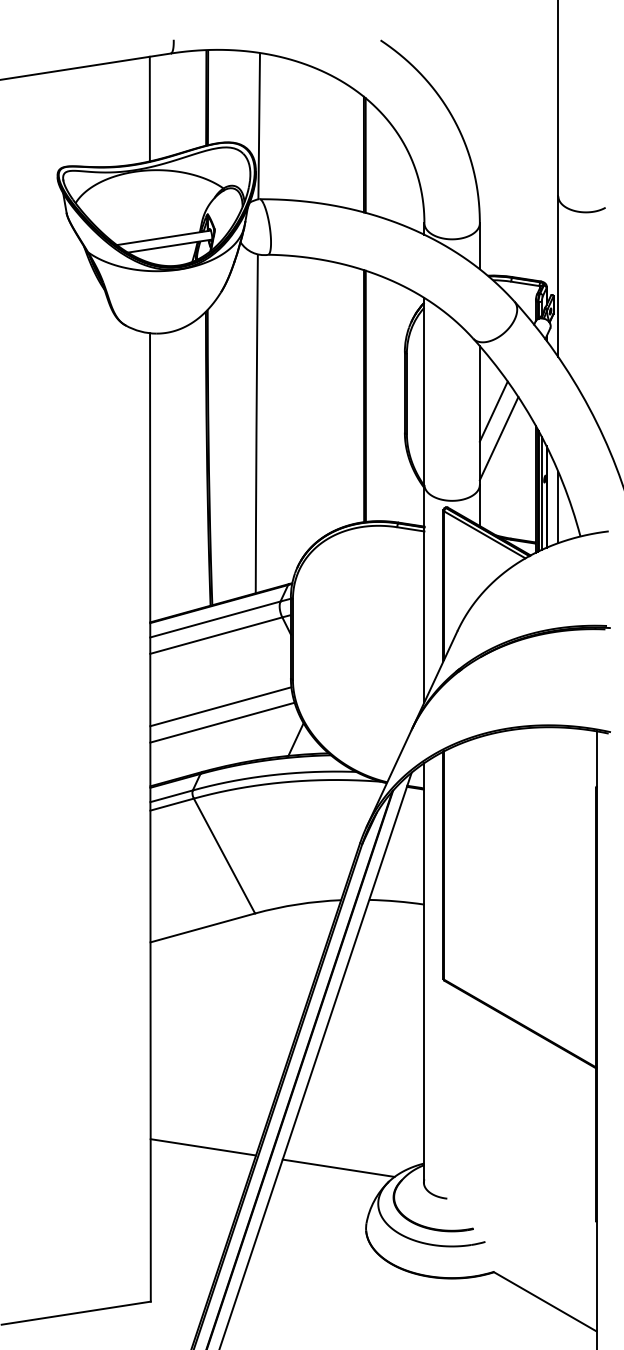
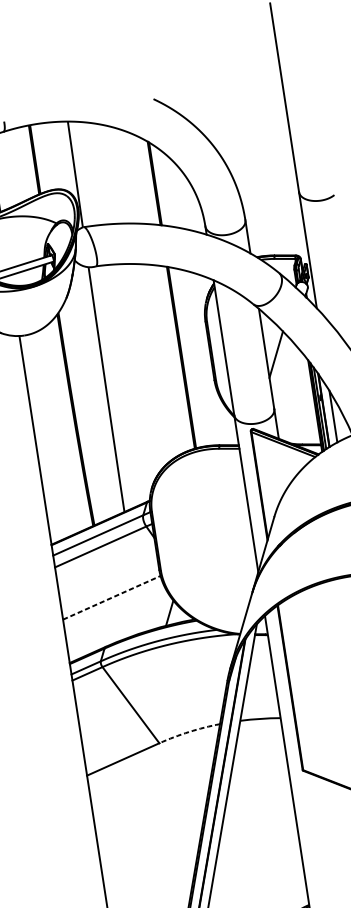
line: (498, 438) -> (282, 373), removed
line: (221, 706) -> (112, 597), solid -> dashed
line: (222, 722) -> (114, 608), removed
arc: (297, 904) -> (188, 732), solid -> dashed

